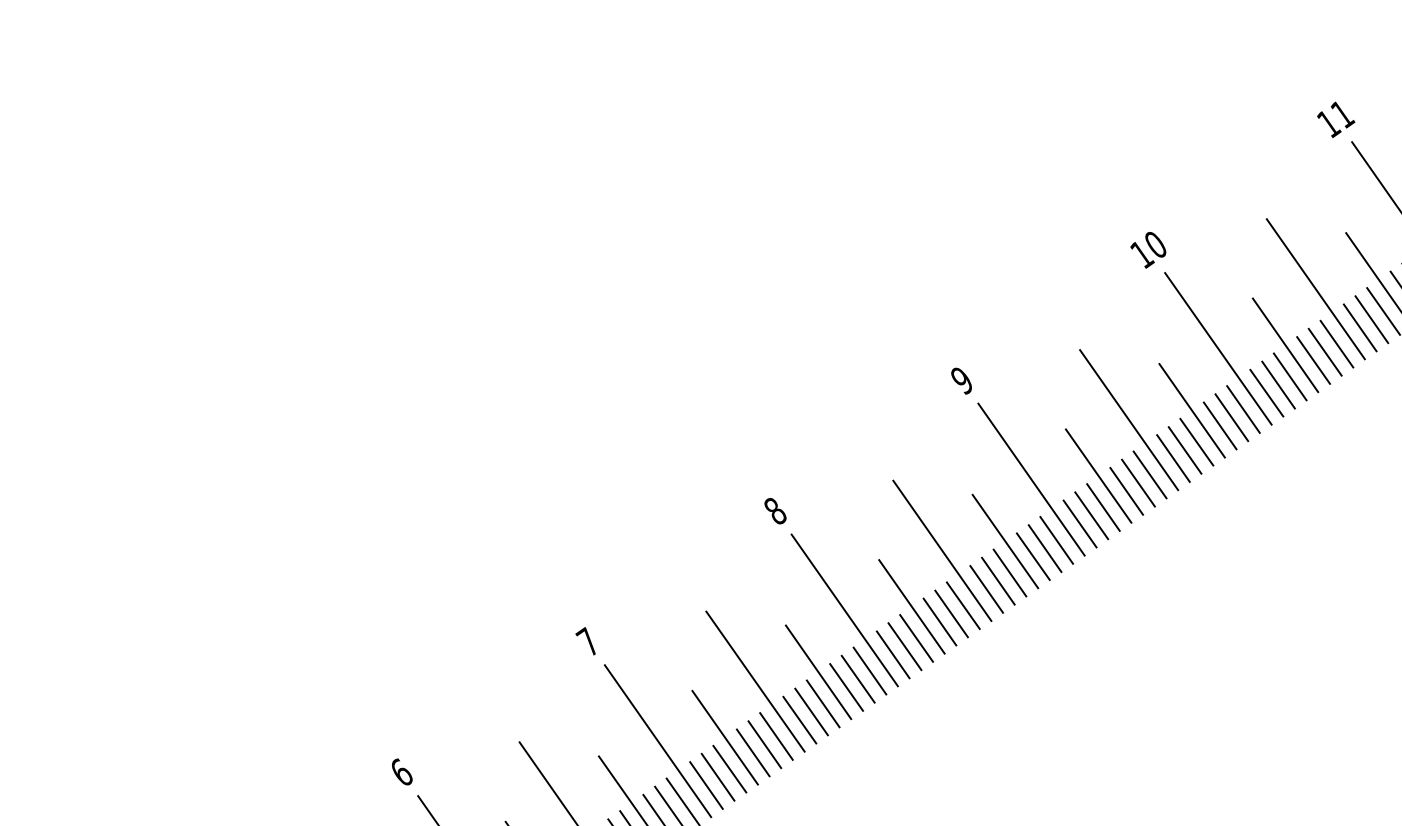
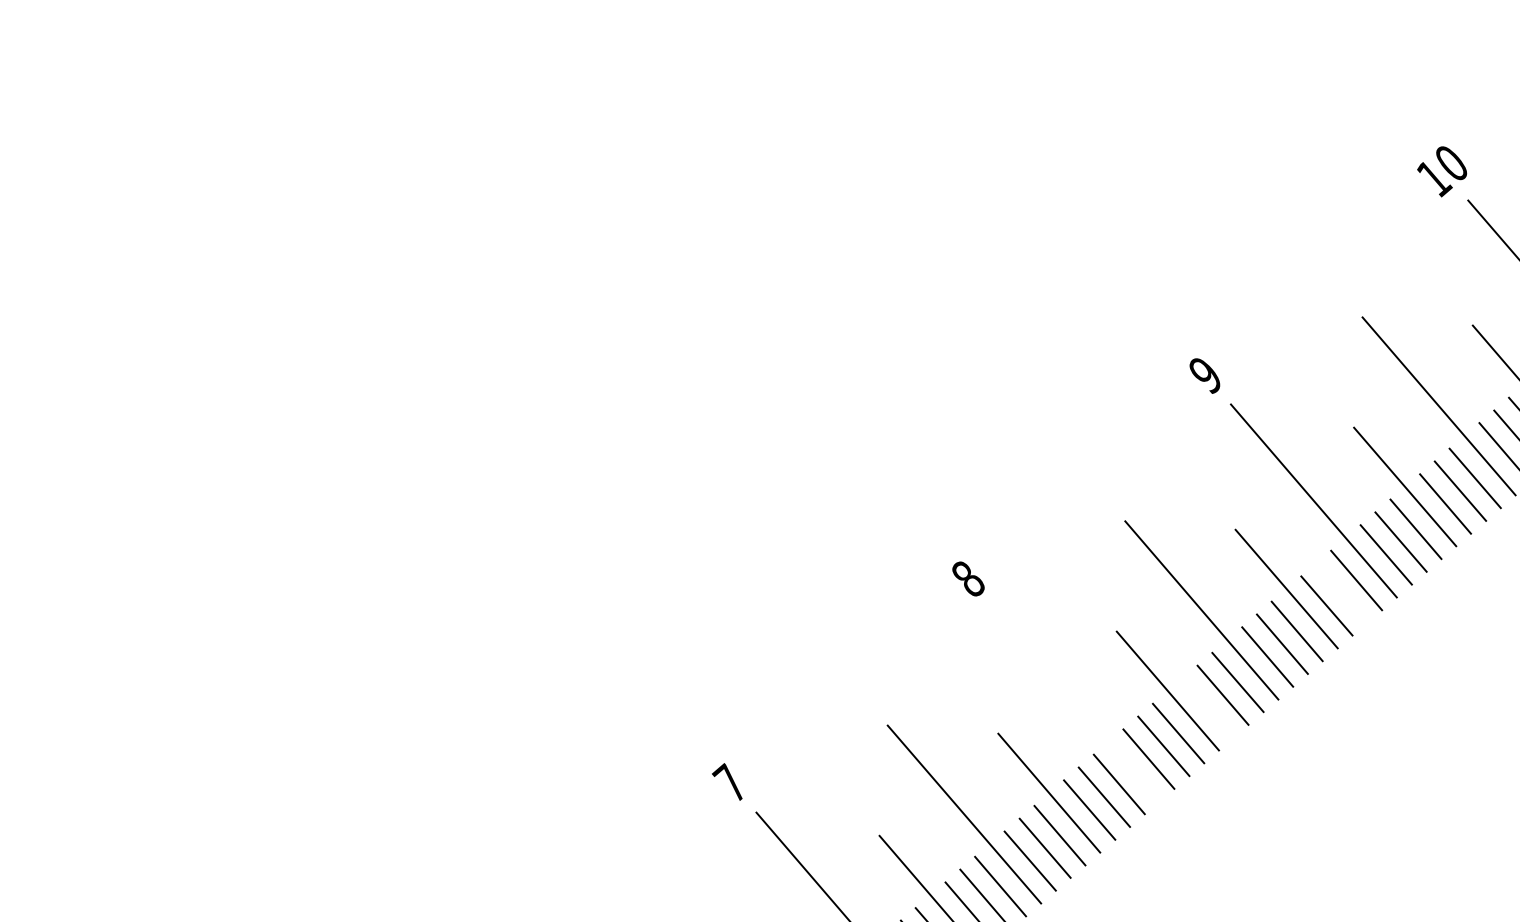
line: (1044, 548) -> (1341, 593), removed
line: (844, 610) -> (1076, 705), removed
line: (939, 621) -> (1207, 707), removed

